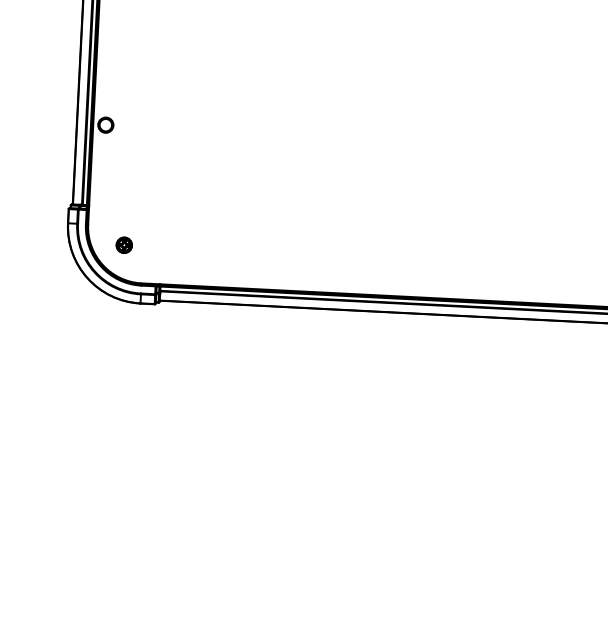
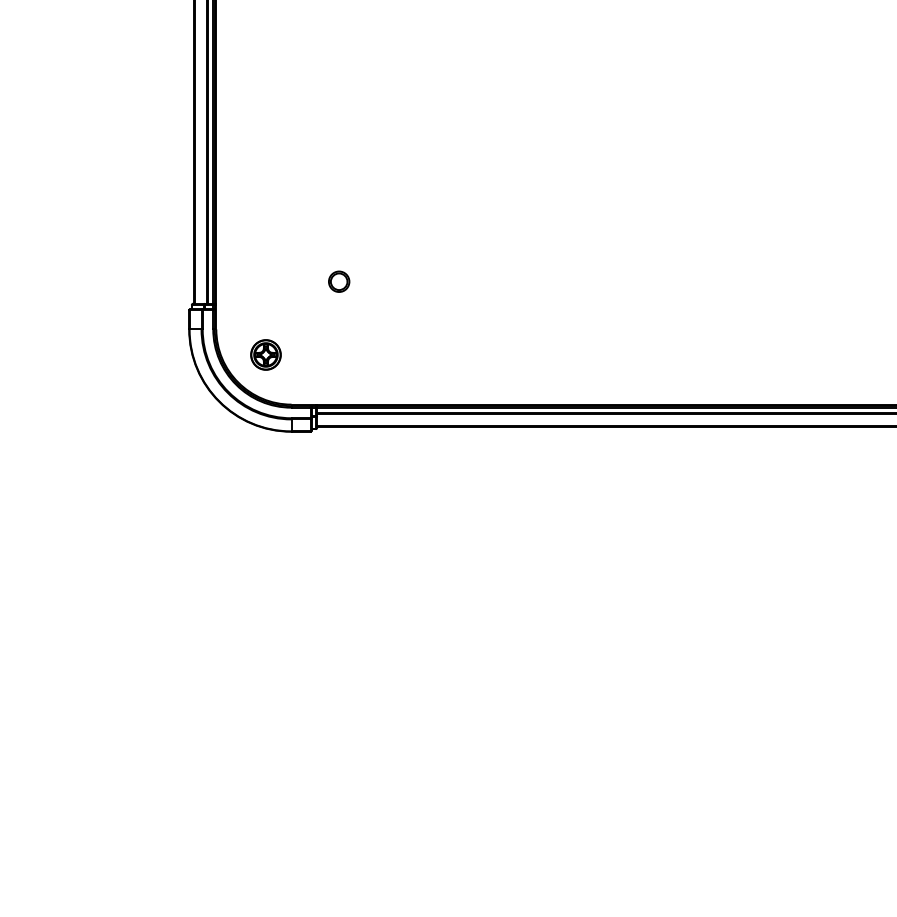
part: (106, 125) -> (339, 281), moved
part: (123, 244) -> (265, 354), size x1.43

